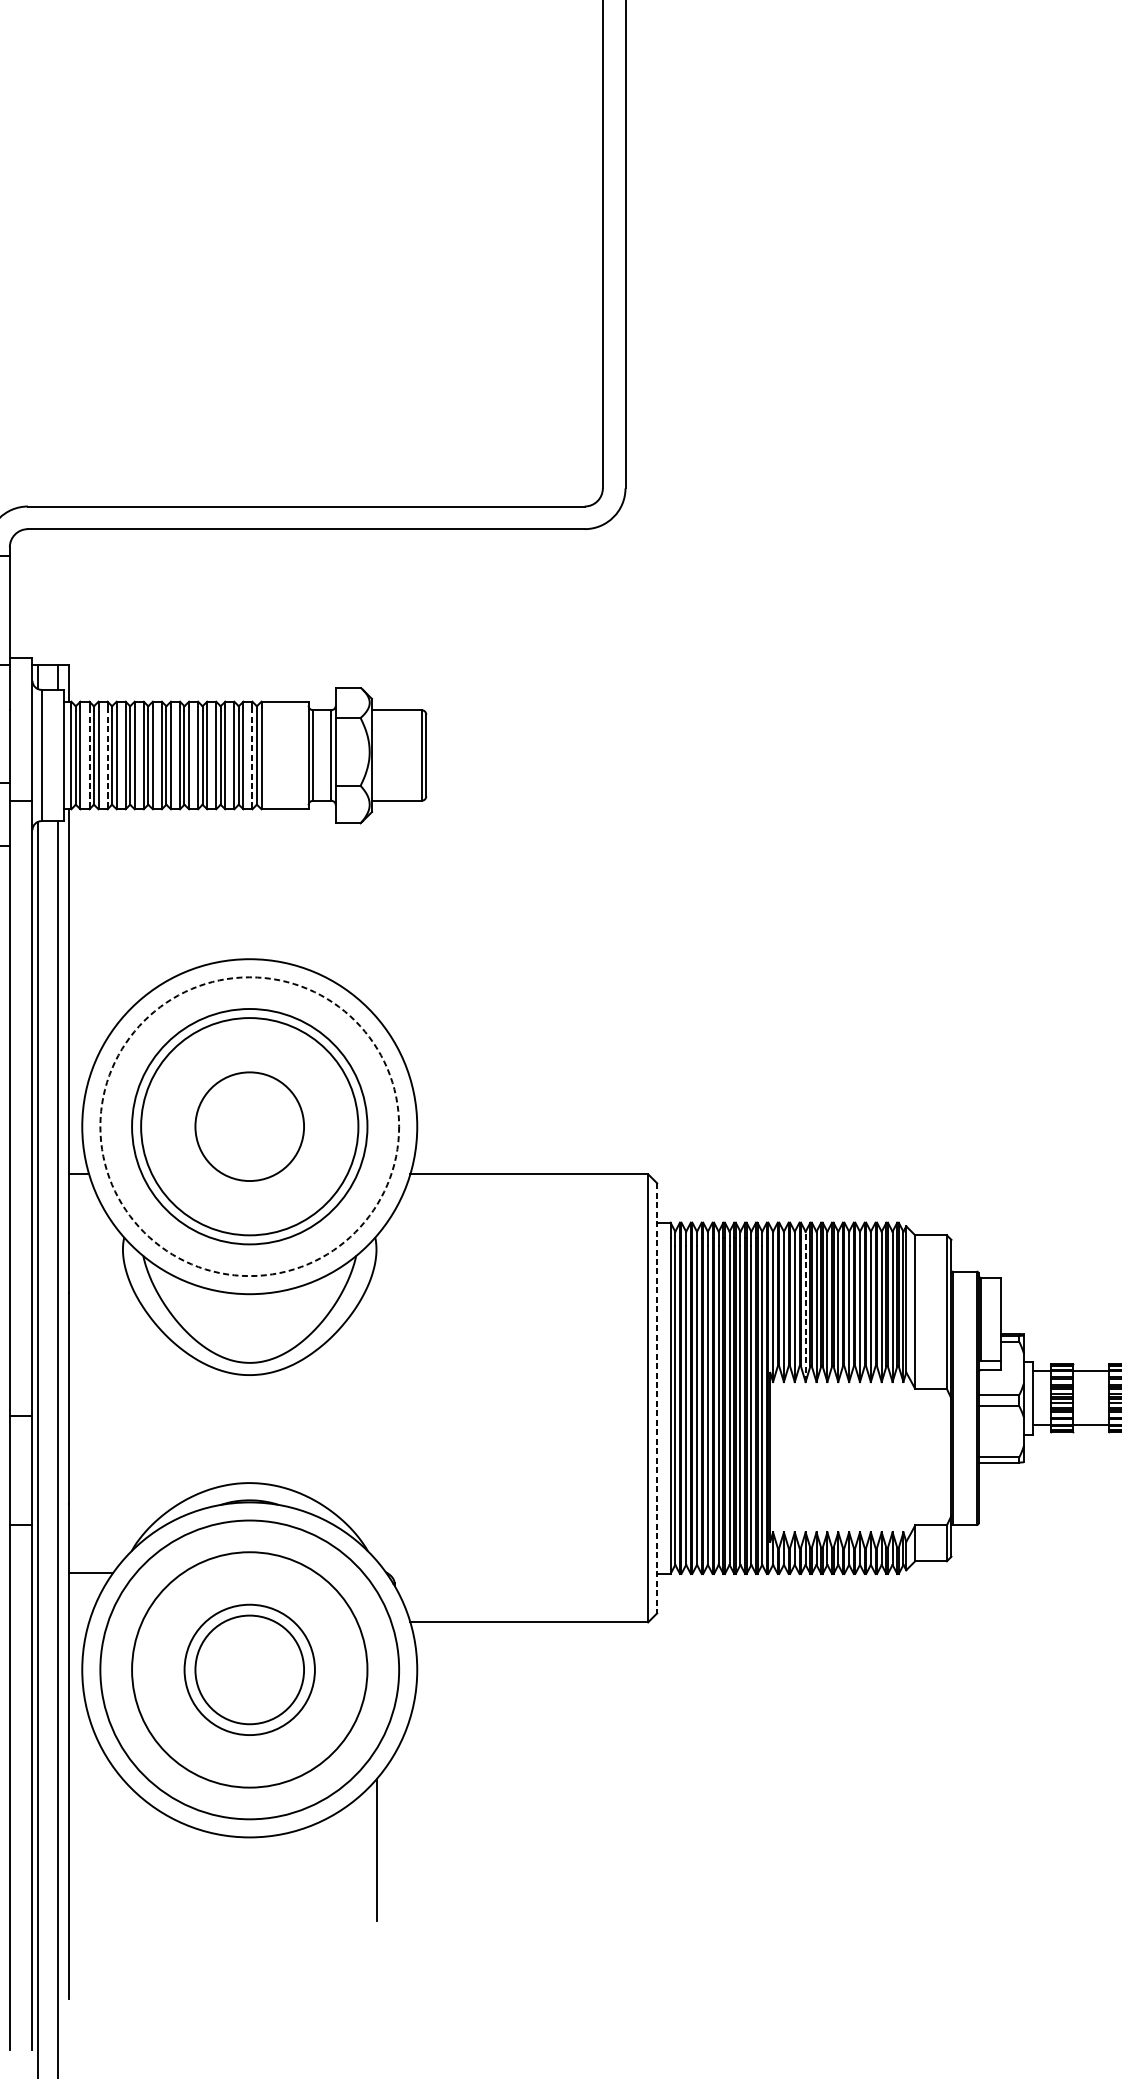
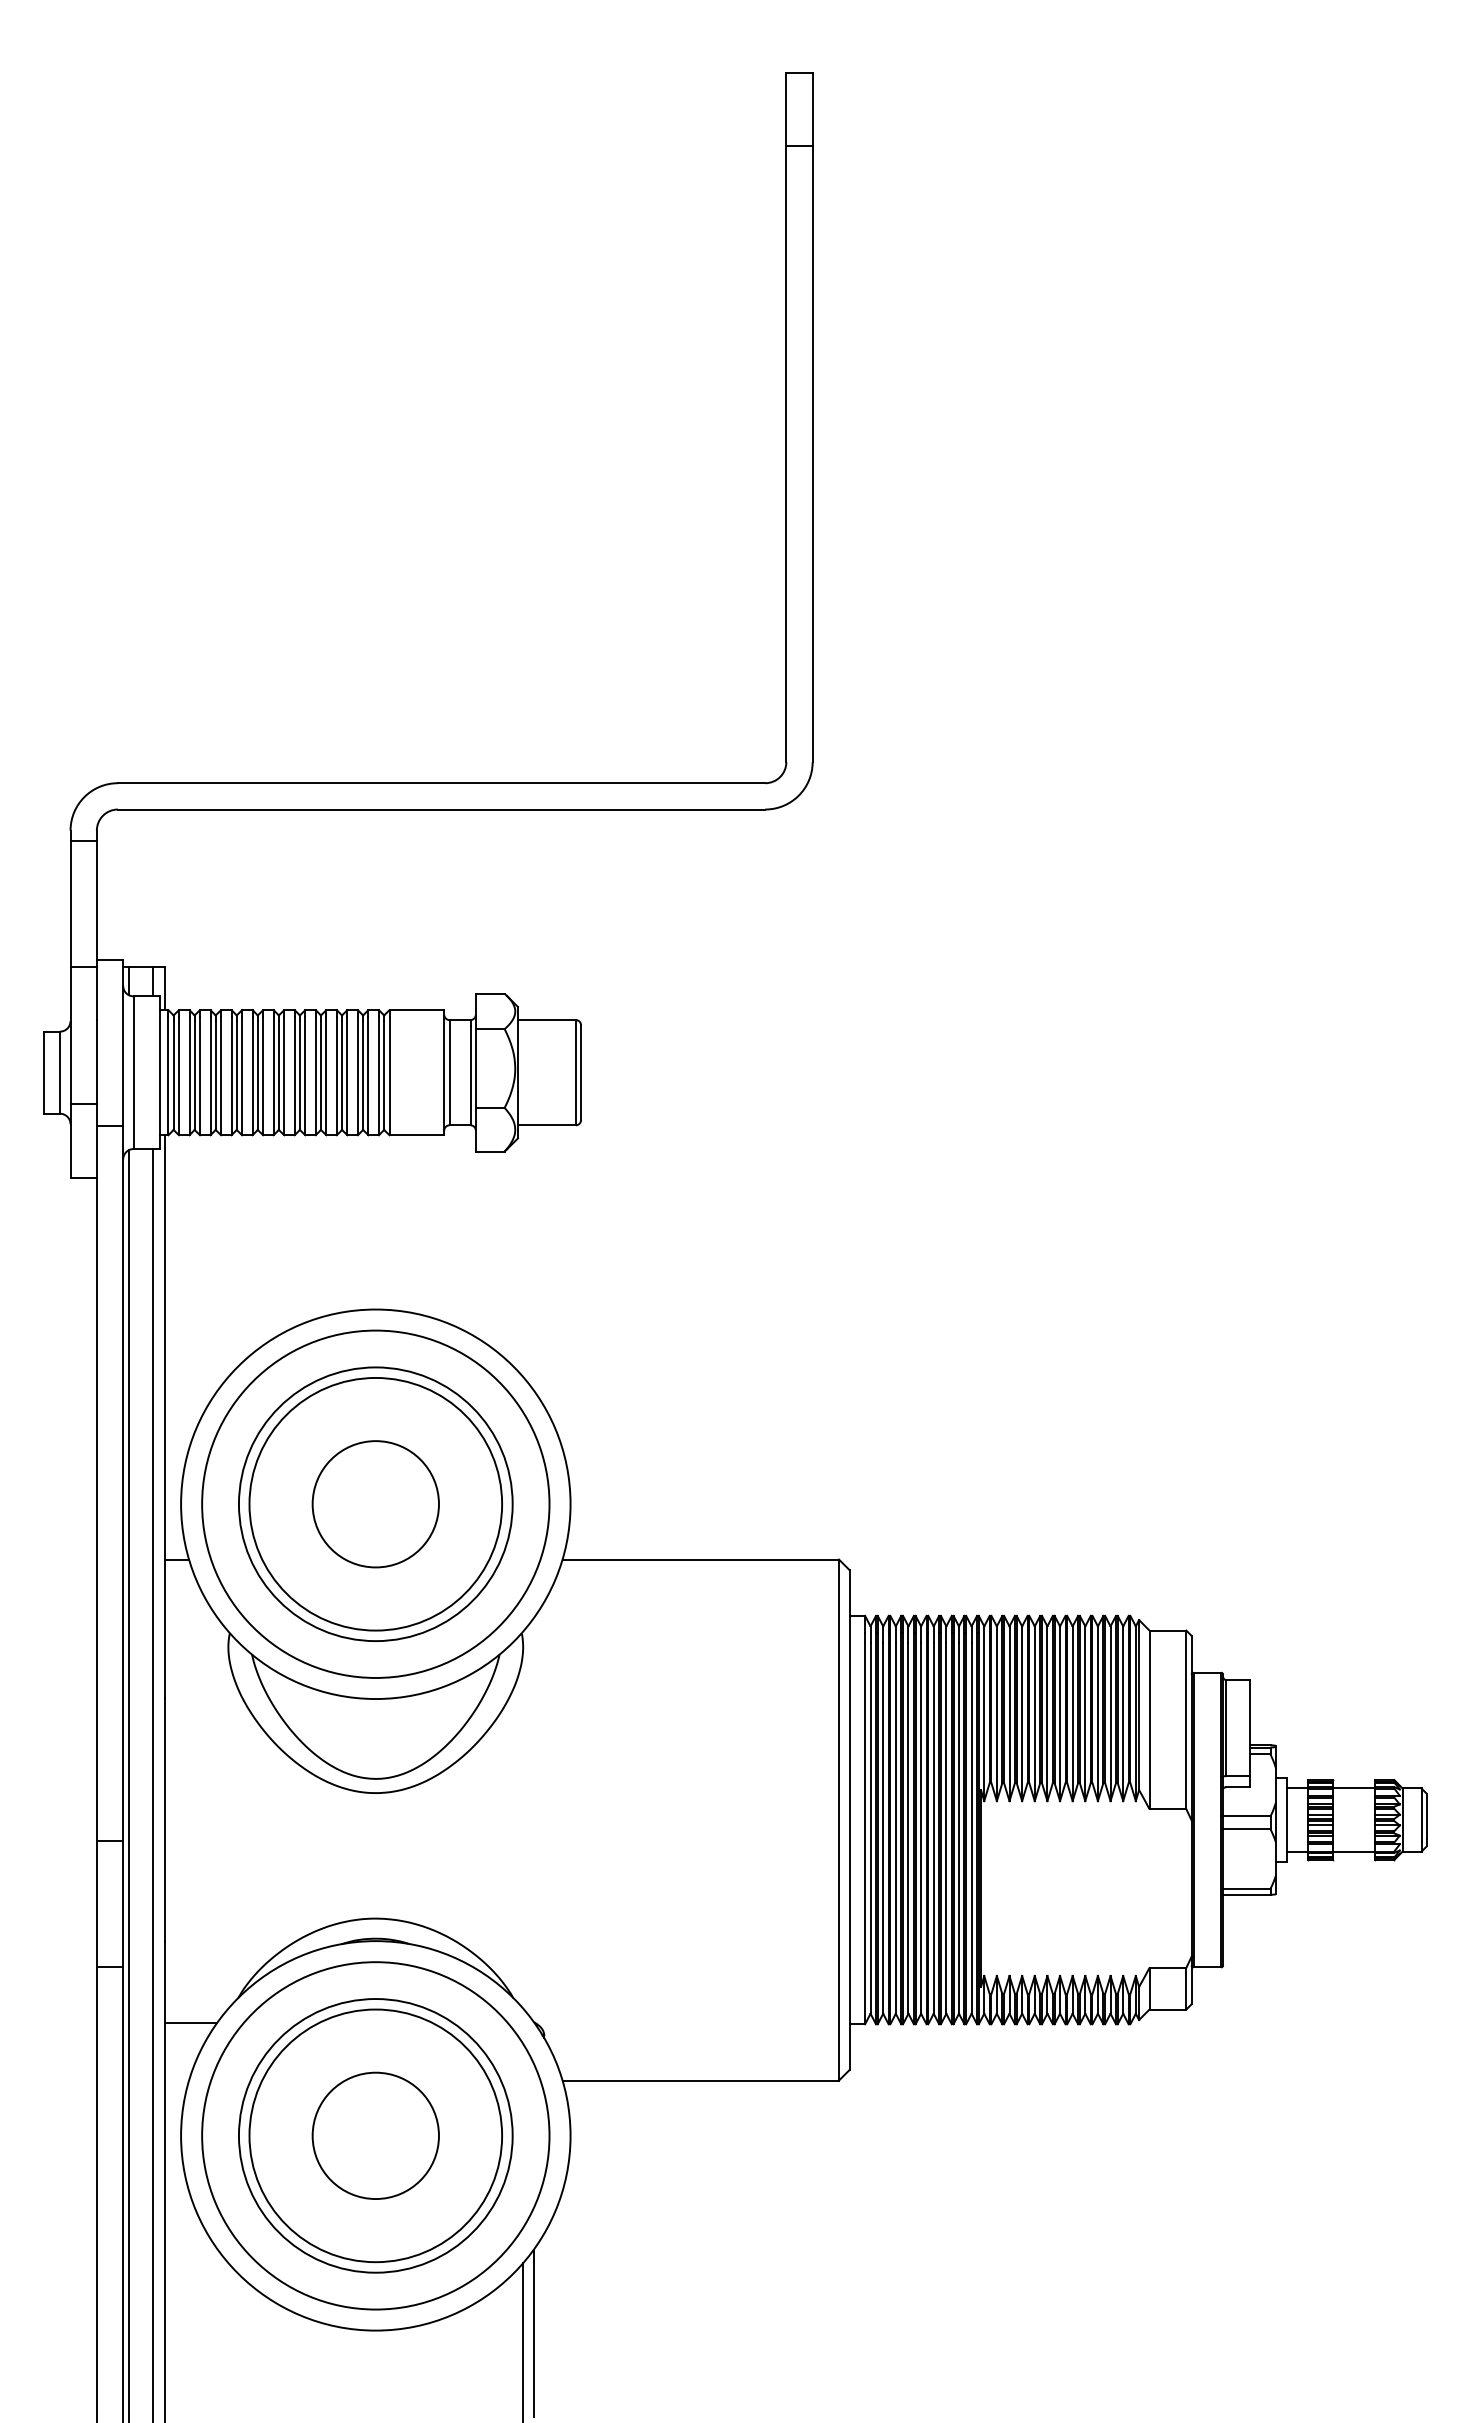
line: (89, 758) -> (189, 1076), dashed -> solid
line: (107, 758) -> (210, 1076), dashed -> solid
line: (252, 758) -> (378, 1076), dashed -> solid
circle: (249, 1126) -> (375, 1503), dashed -> solid
line: (805, 1306) -> (1022, 1713), dashed -> solid
line: (657, 1398) -> (849, 1820), dashed -> solid
circle: (249, 1669) -> (375, 2135), size x1.67
line: (385, 1839) -> (533, 2333), added

